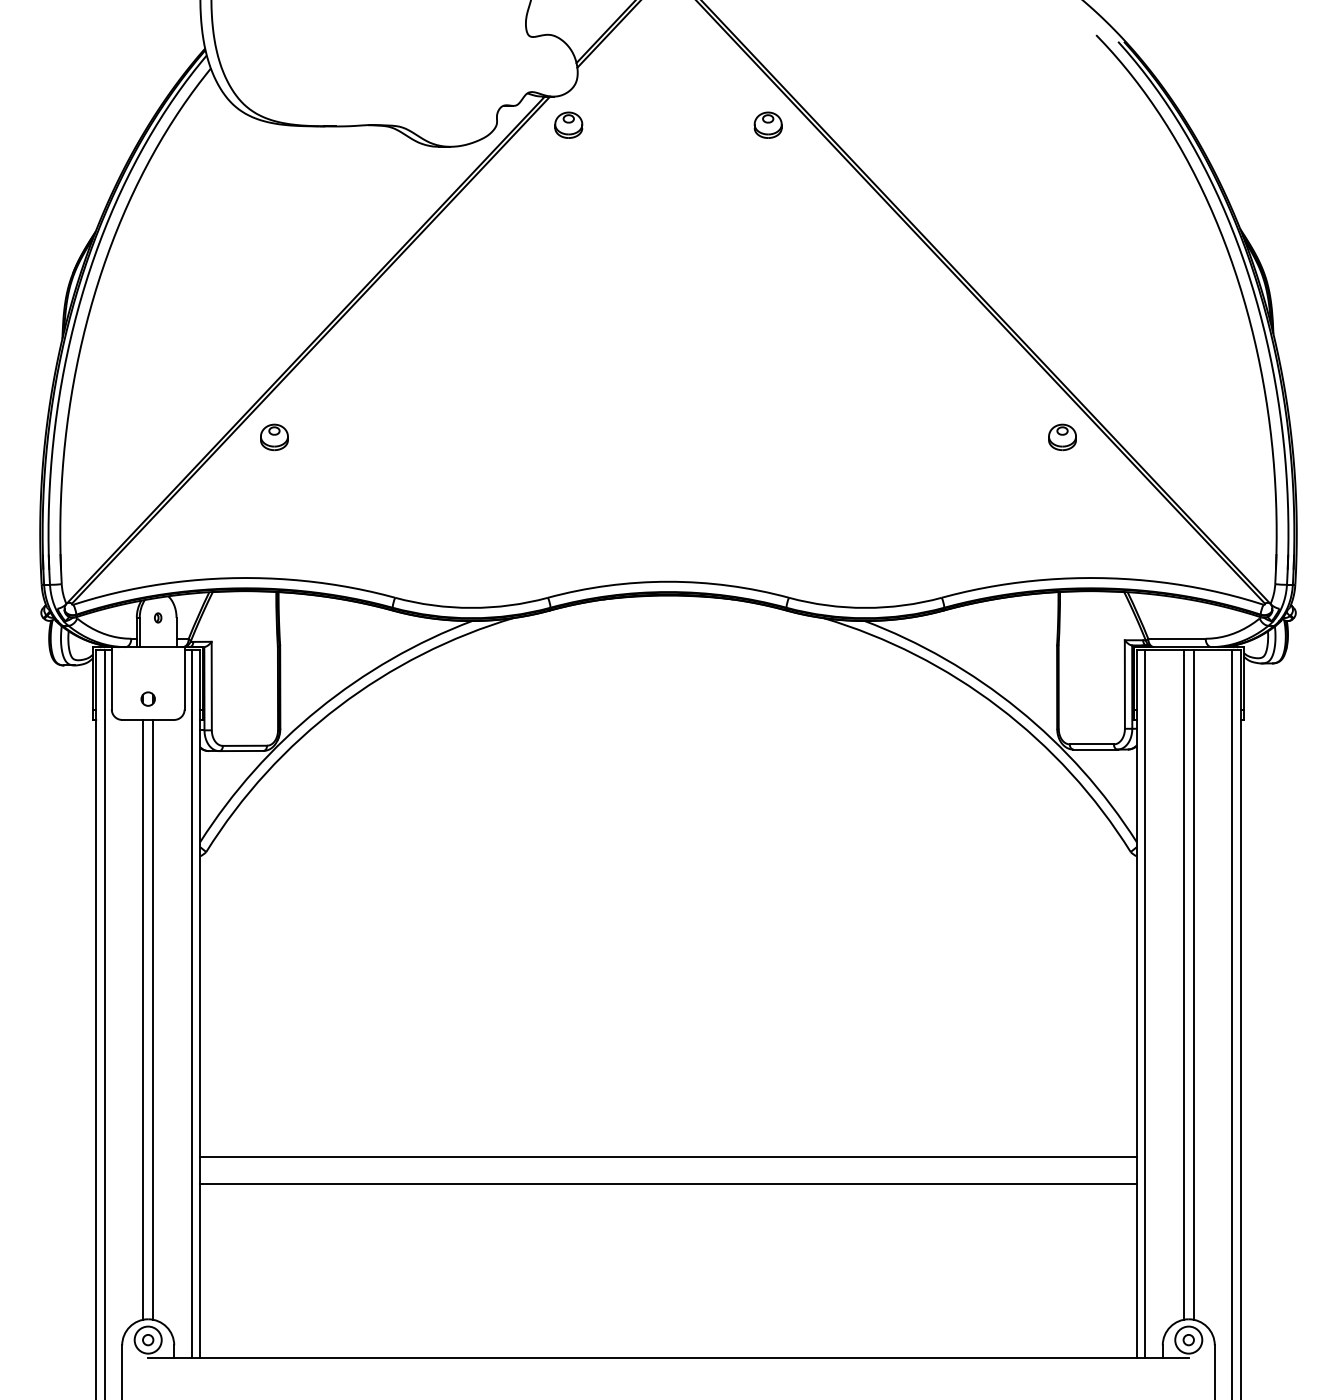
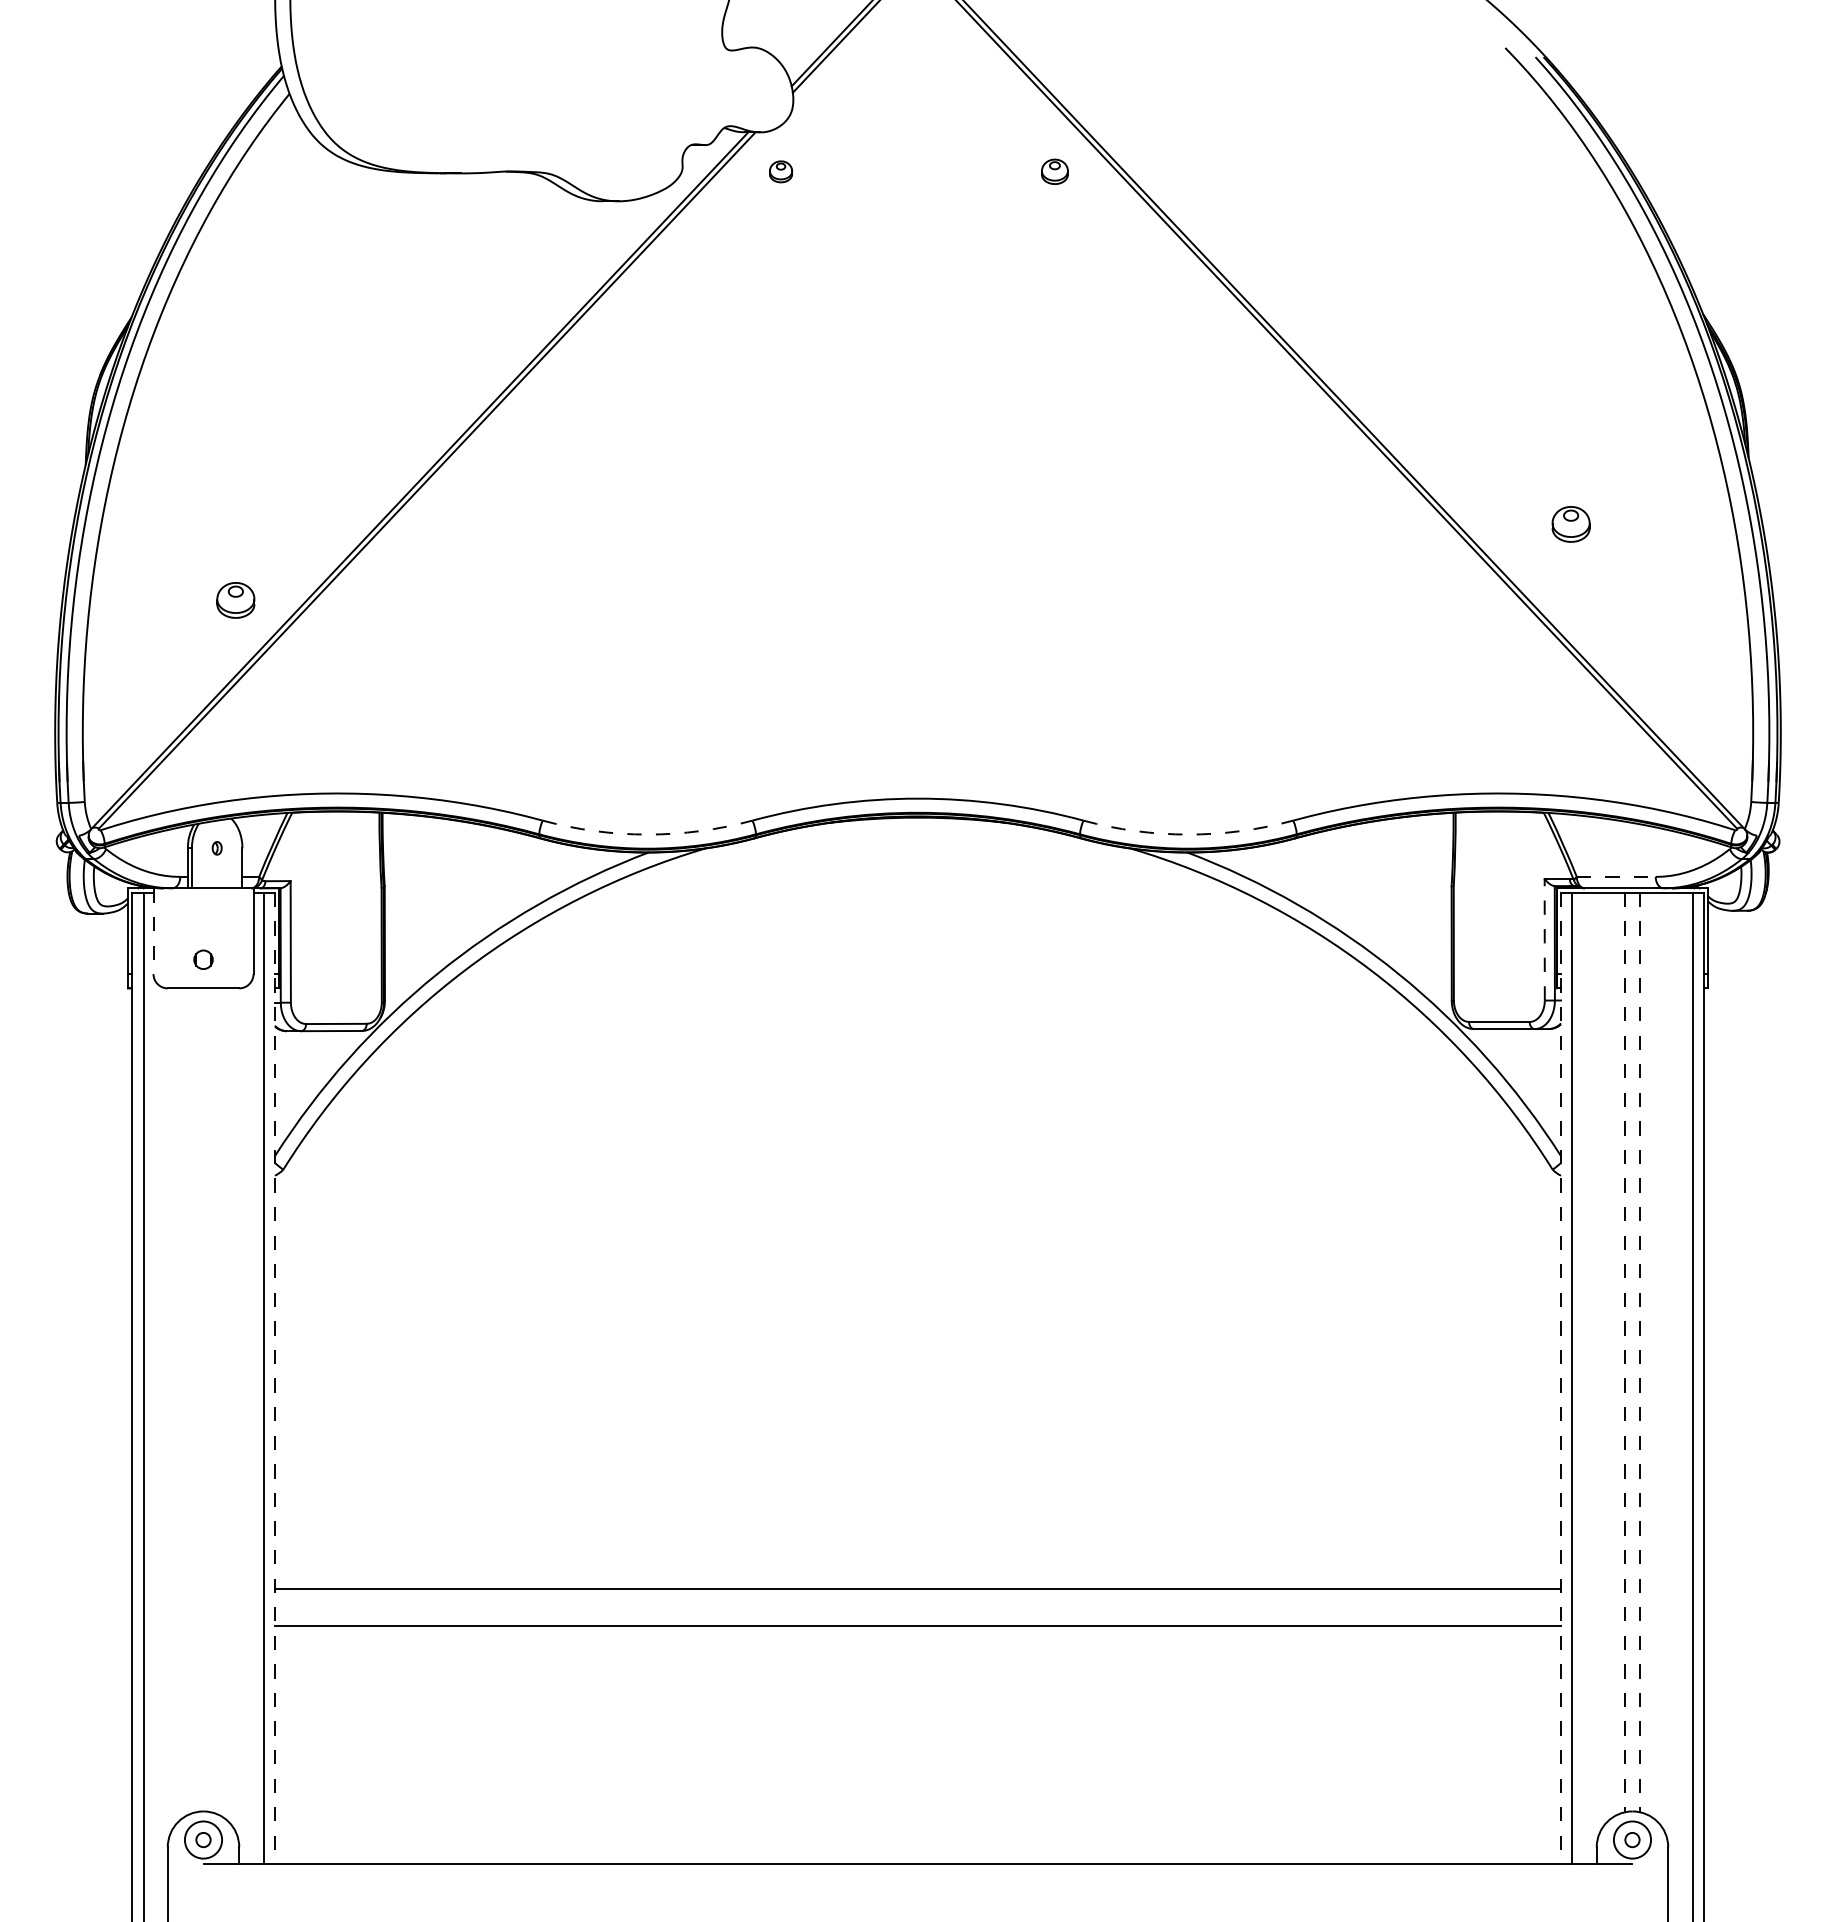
part: (568, 125) -> (780, 171), size x0.6
part: (767, 125) -> (1054, 171), size x0.7
part: (274, 437) -> (235, 600), moved
part: (1062, 437) -> (1570, 524), moved
arc: (471, 607) -> (647, 834), solid -> dashed
arc: (865, 607) -> (1188, 834), solid -> dashed
line: (1177, 638) -> (1616, 876), solid -> dashed
line: (111, 678) -> (153, 931), solid -> dashed
line: (1124, 684) -> (1544, 939), solid -> dashed
line: (1183, 985) -> (1625, 1352), solid -> dashed
line: (1193, 985) -> (1639, 1352), solid -> dashed
line: (199, 1004) -> (274, 1378), solid -> dashed
line: (1137, 1004) -> (1561, 1378), solid -> dashed
line: (143, 1020) -> (196, 1400), removed
line: (153, 1020) -> (210, 1400), removed

